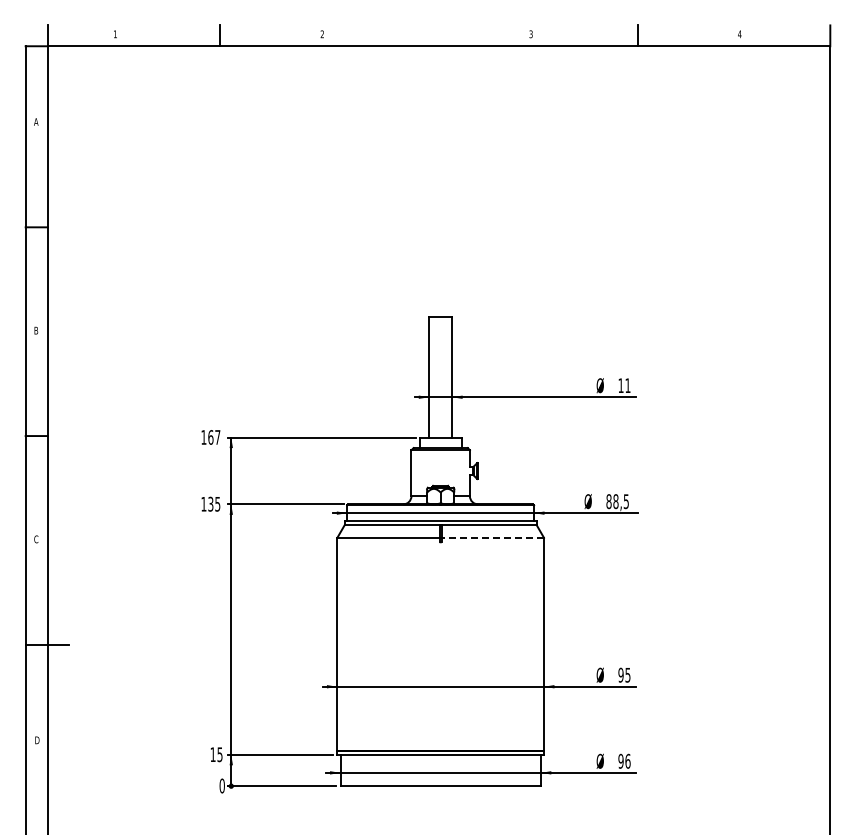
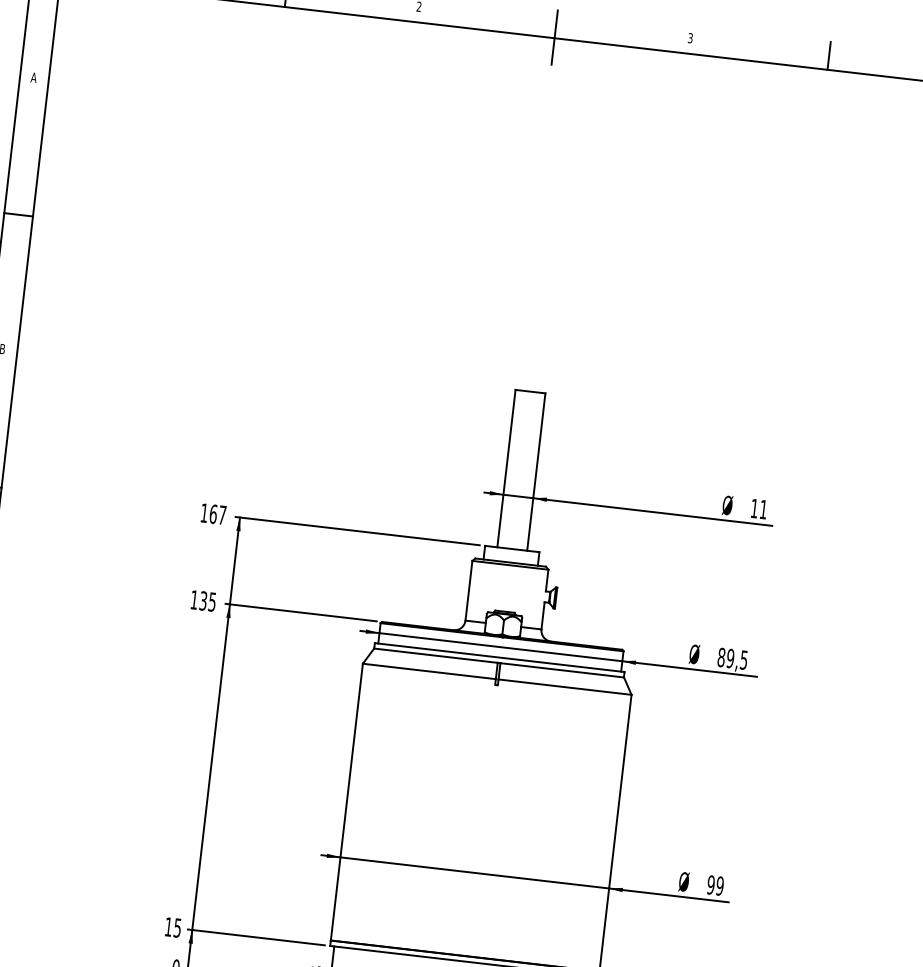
line: (427, 45) -> (554, 37), added
text: (615, 501) -> (729, 658), 88,5 -> 89,5
line: (492, 537) -> (564, 686), dashed -> solid
text: (627, 674) -> (719, 885), 95 -> 99

